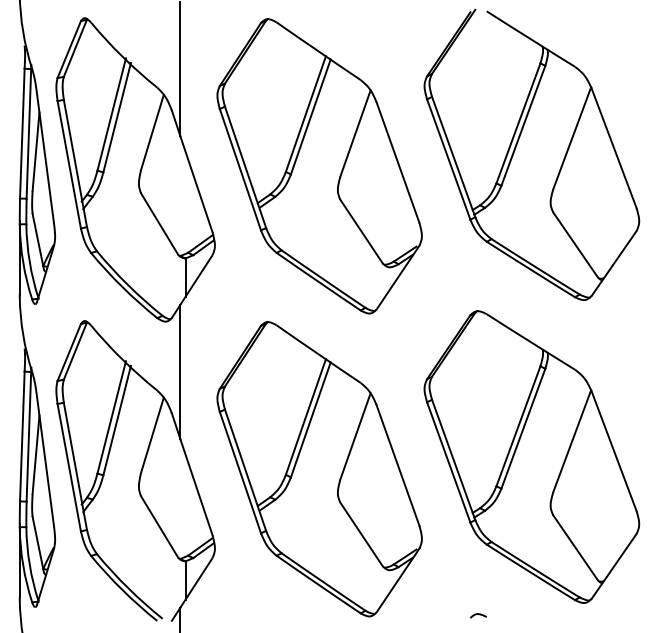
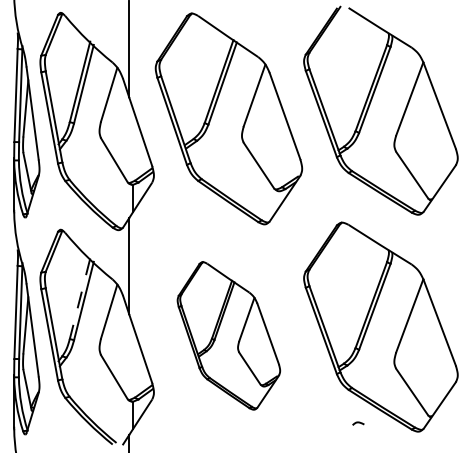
line: (111, 417) -> (79, 298), solid -> dashed
part: (319, 469) -> (228, 336), size x0.7
curve: (478, 614) -> (358, 422), moved

